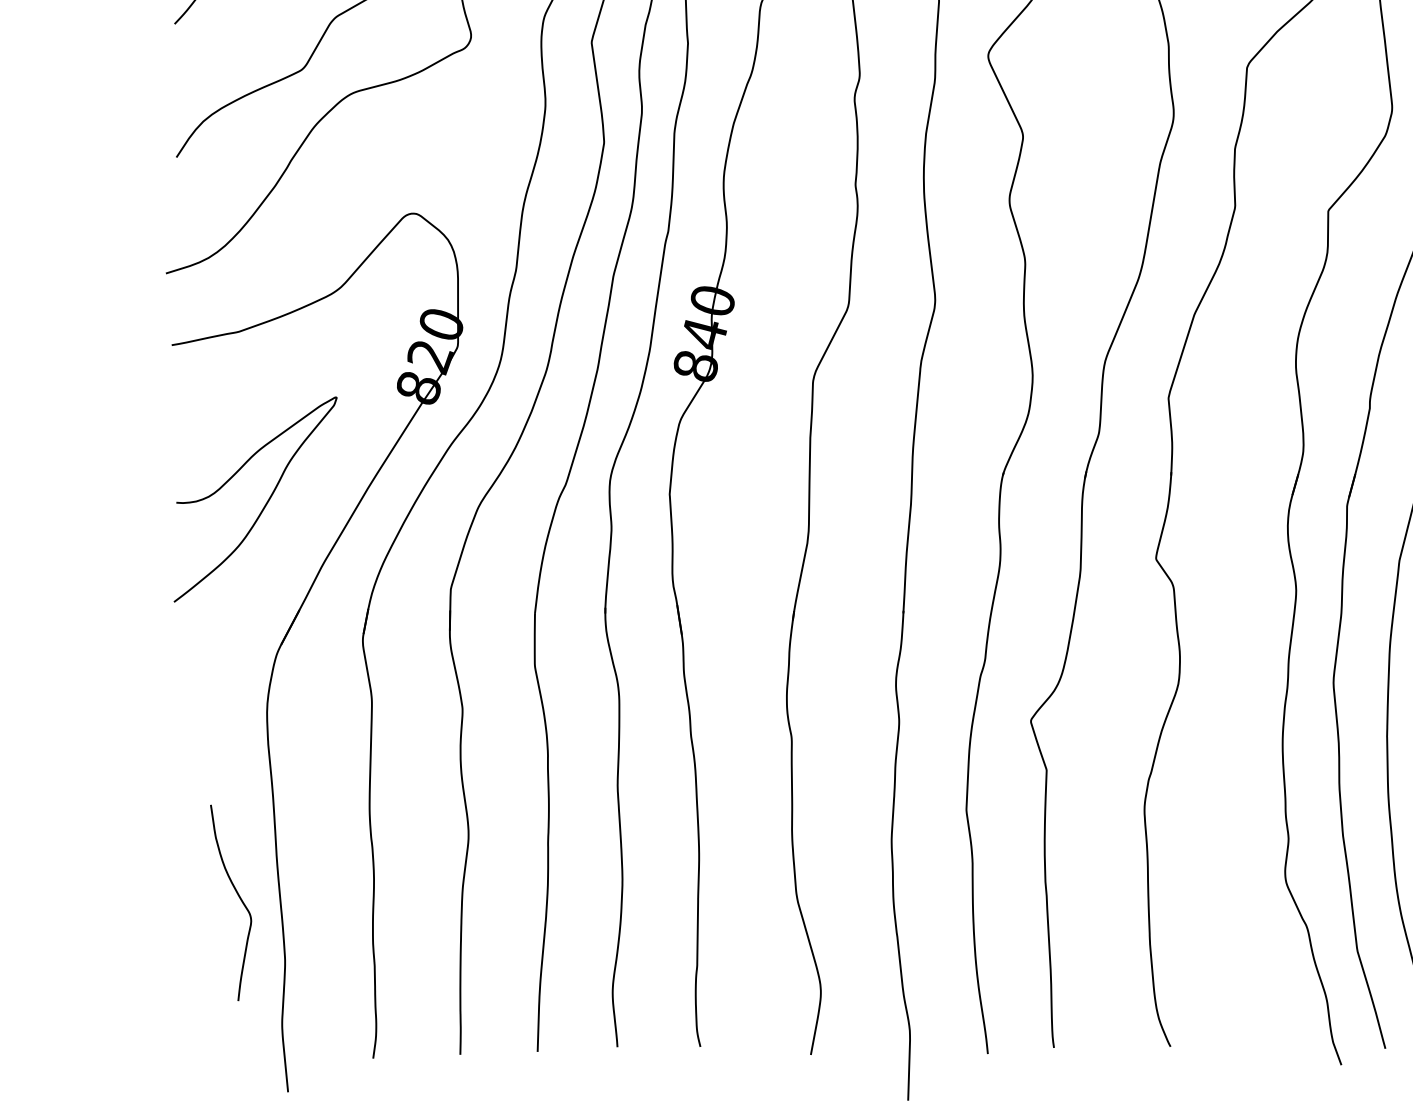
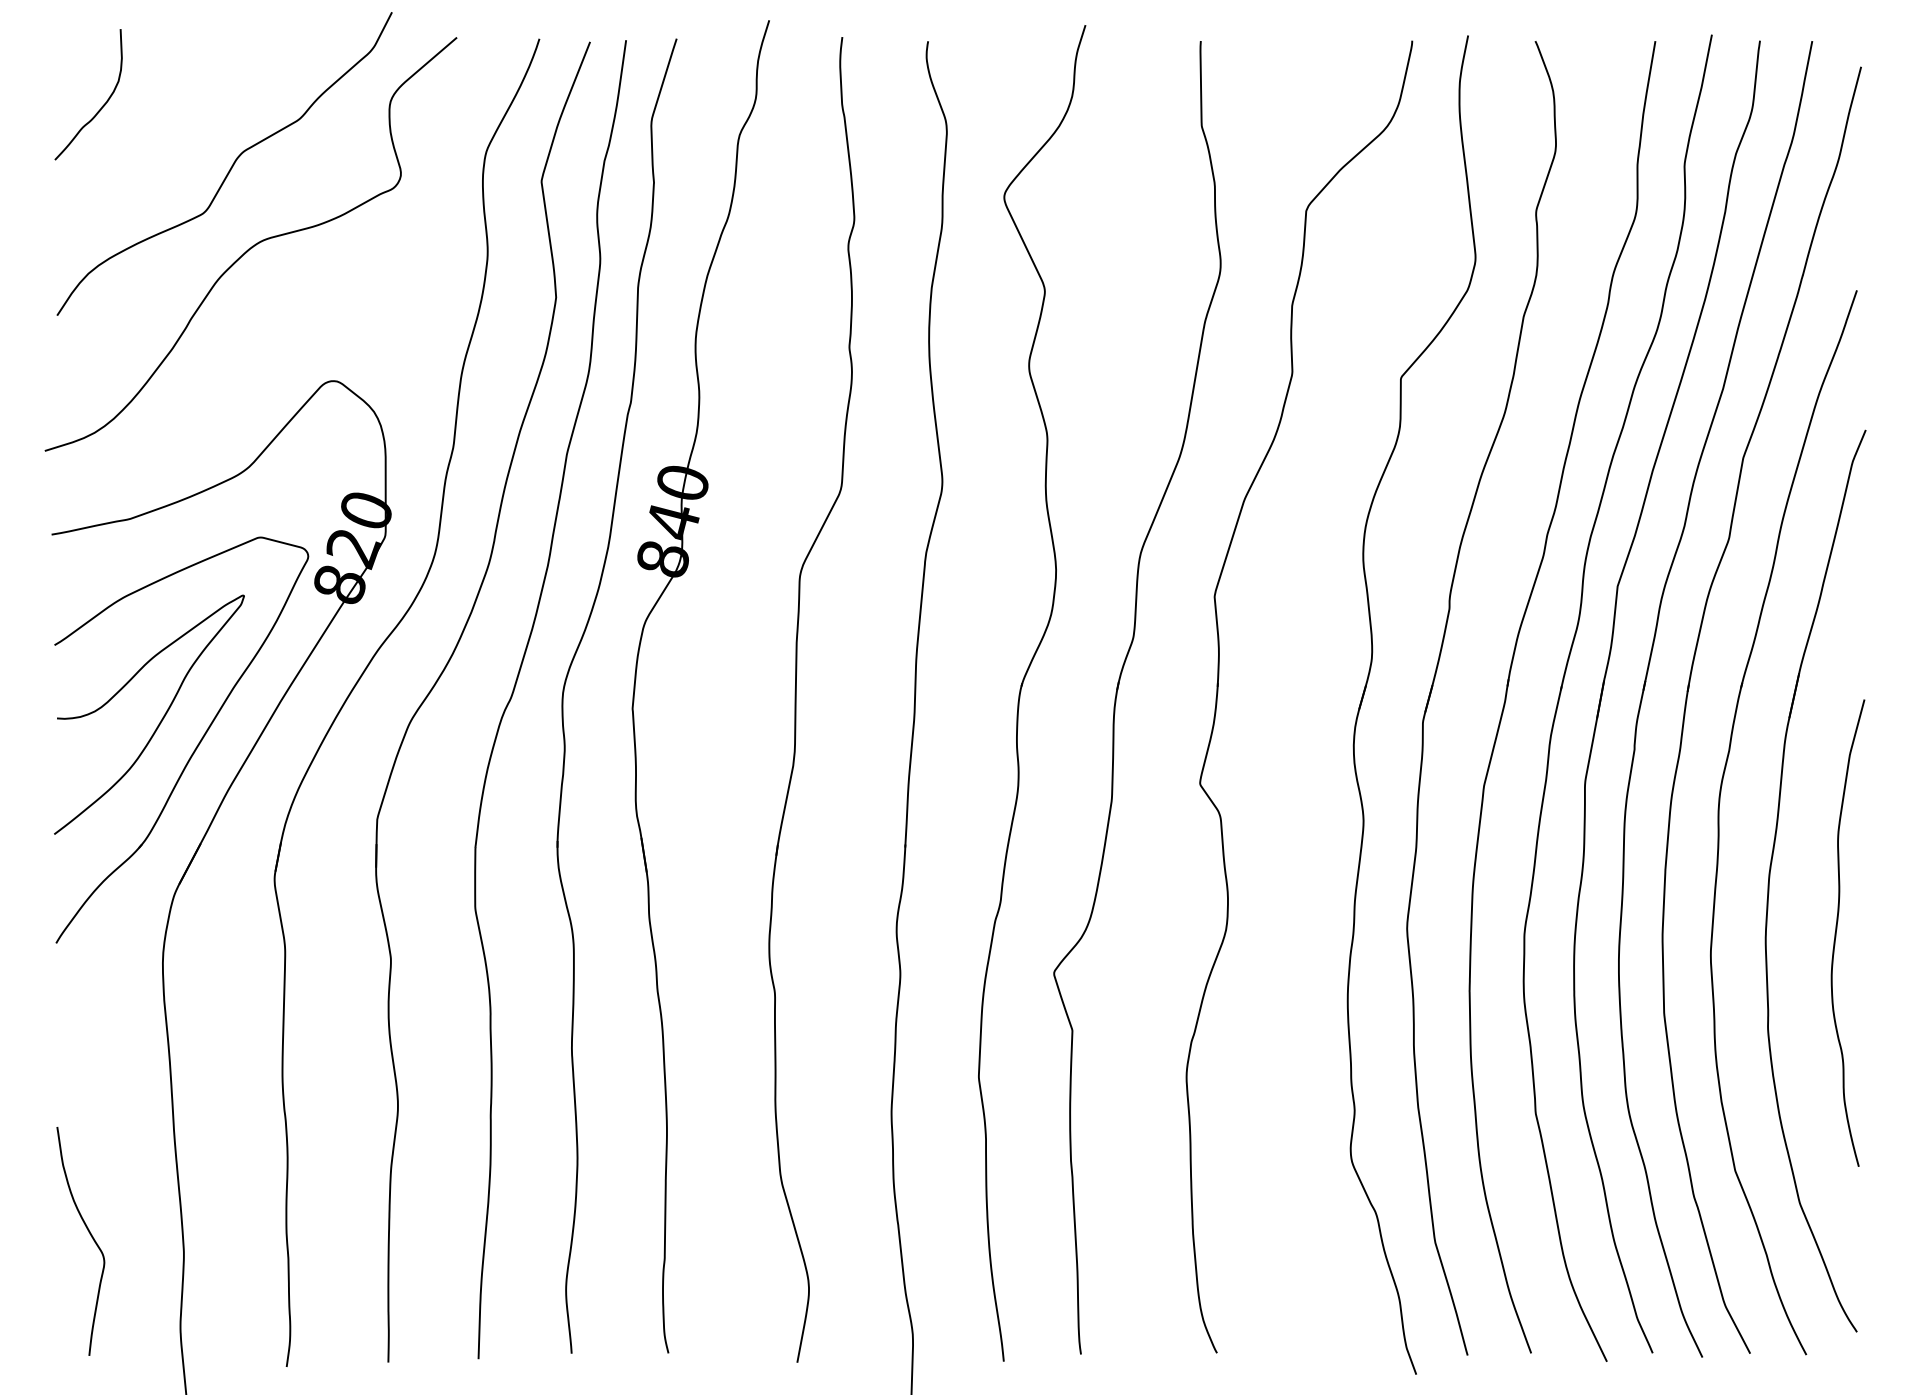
part: (295, 527) -> (195, 747), added
curve: (238, 897) -> (89, 1234), moved

